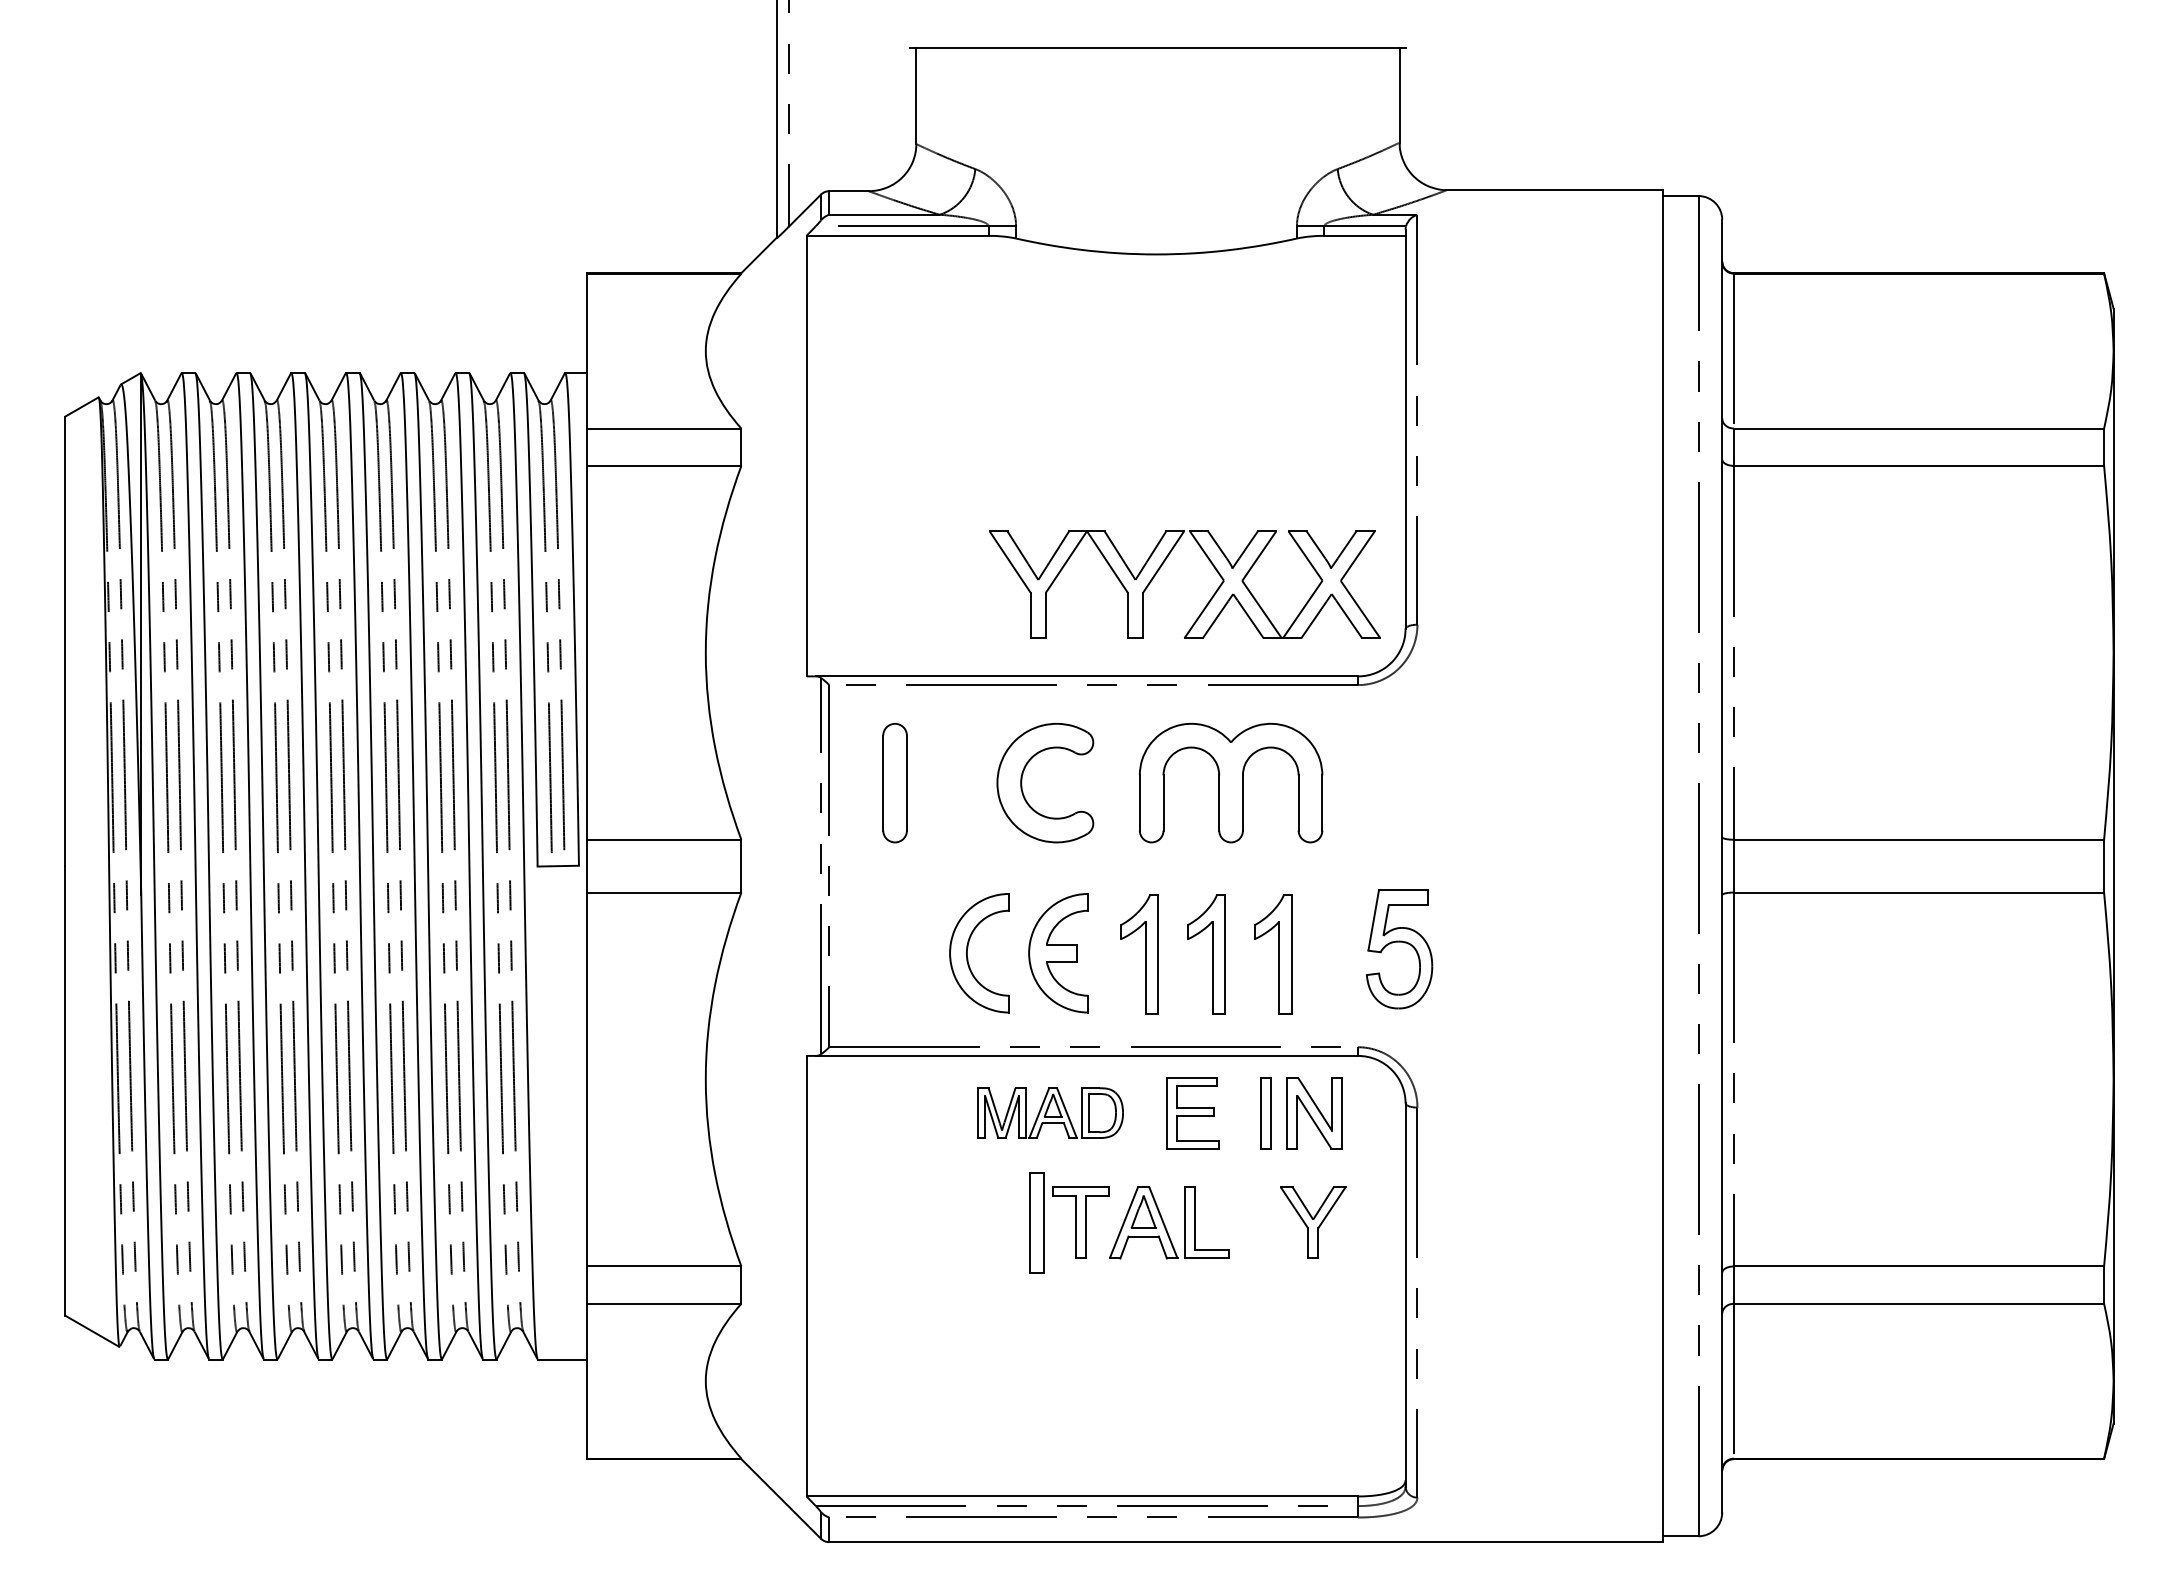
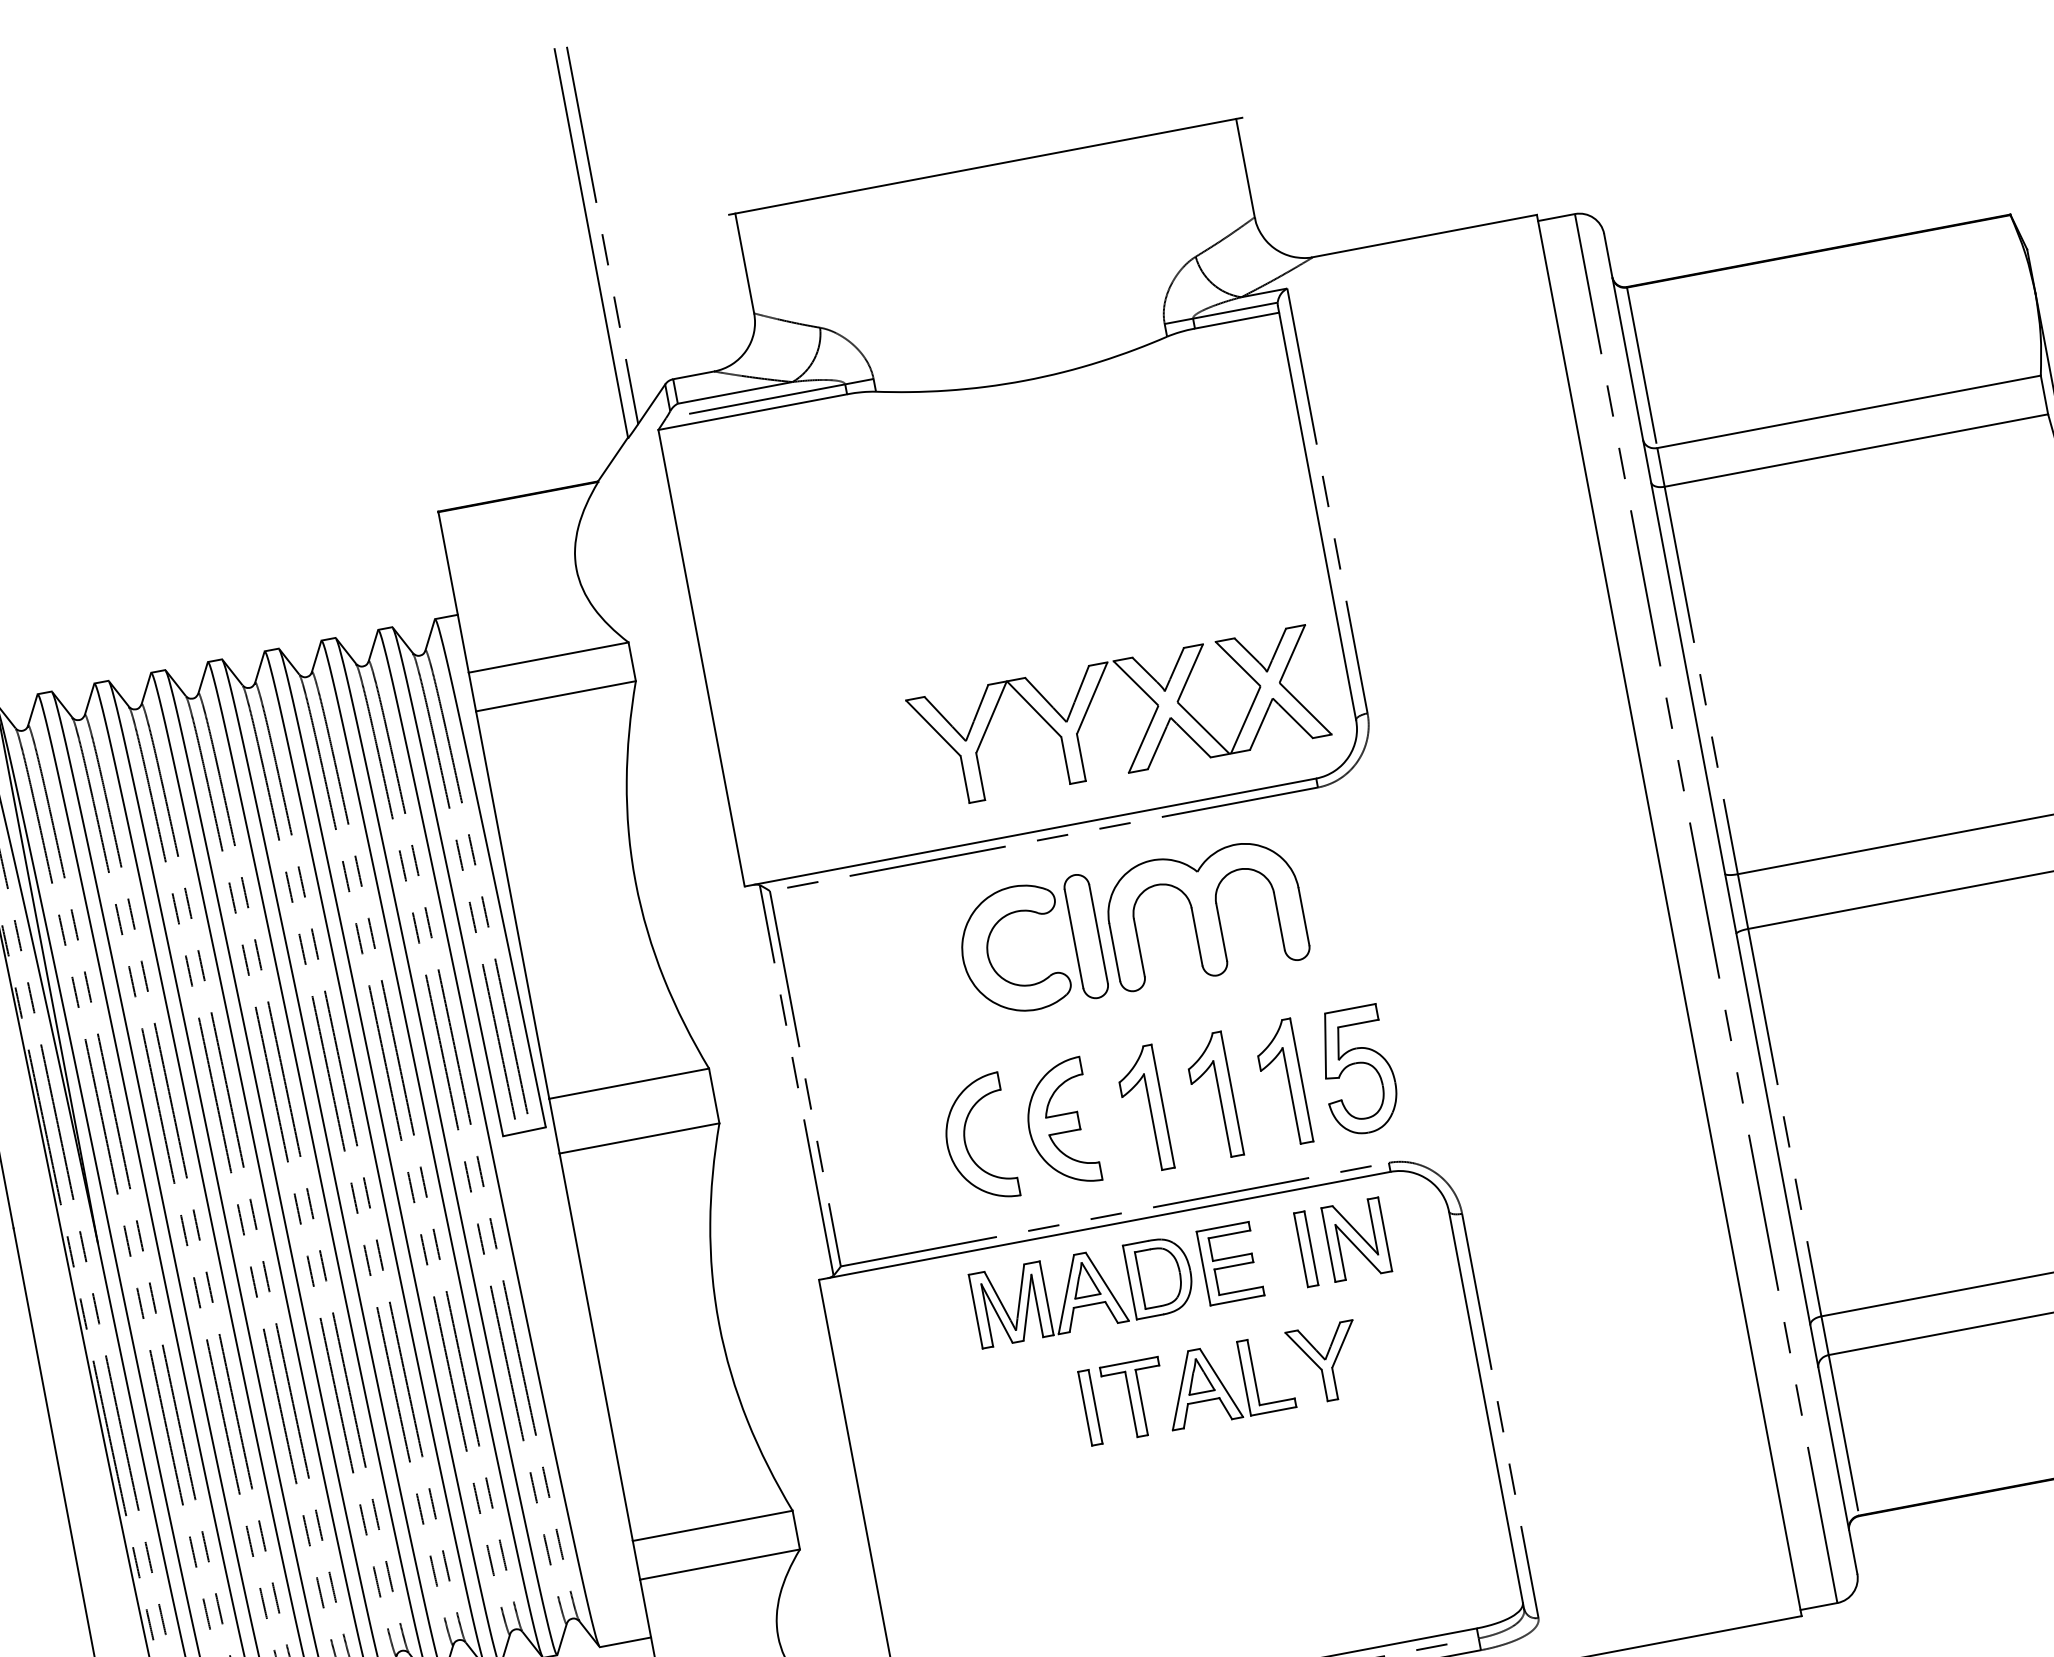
part: (894, 783) -> (1085, 937), moved
part: (1399, 942) -> (1356, 1064), moved
part: (1050, 1112) -> (1082, 1290), size x1.43
part: (1036, 1222) -> (1089, 1407), size x0.71
part: (1313, 1222) -> (1326, 1362), moved

